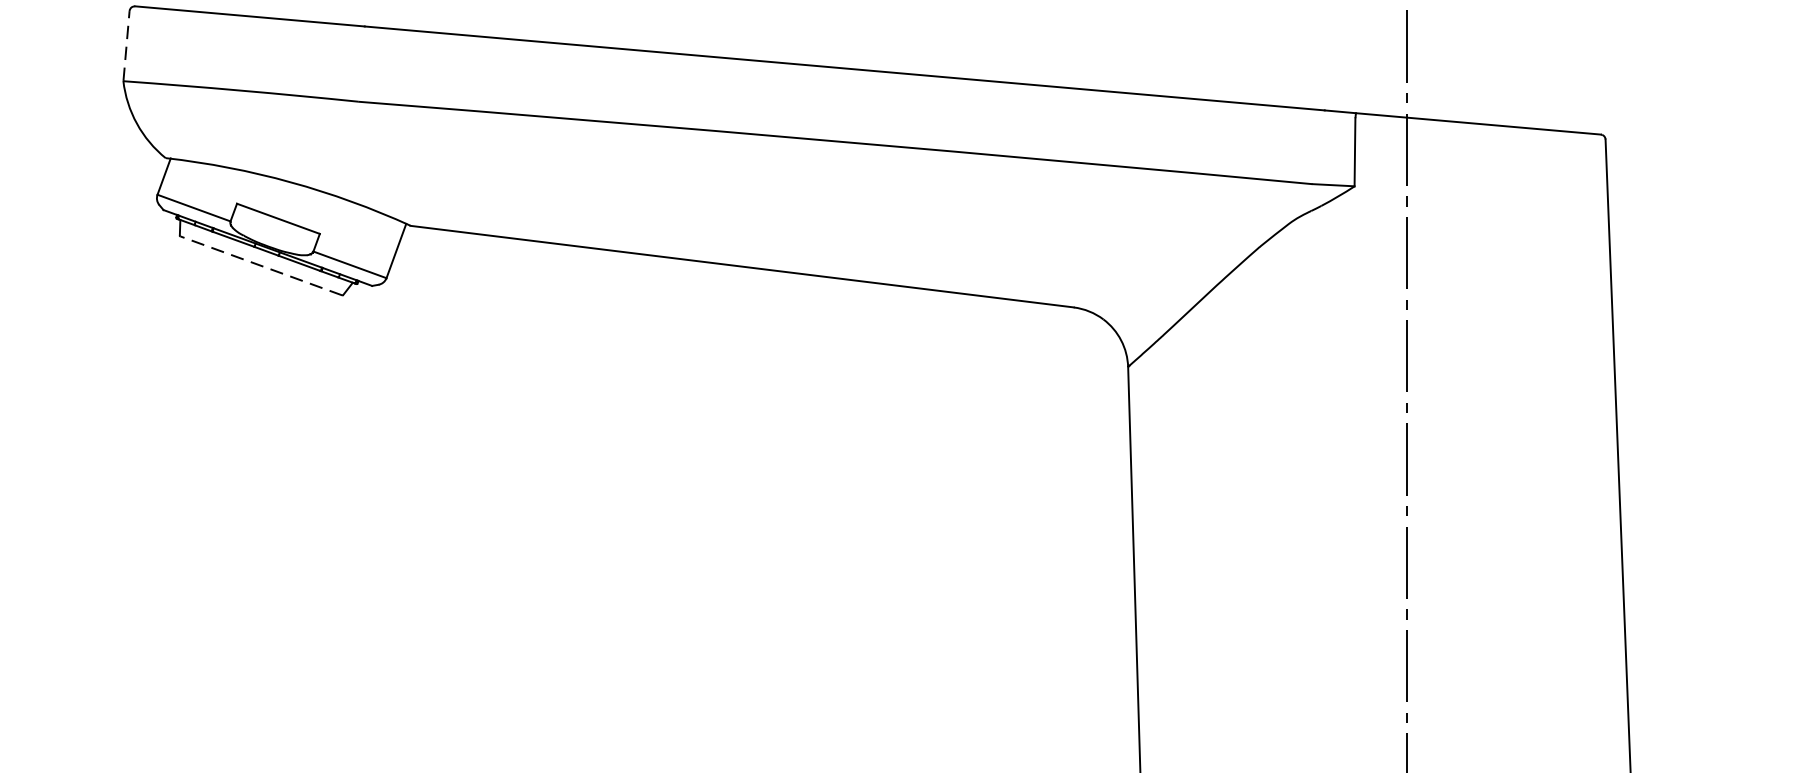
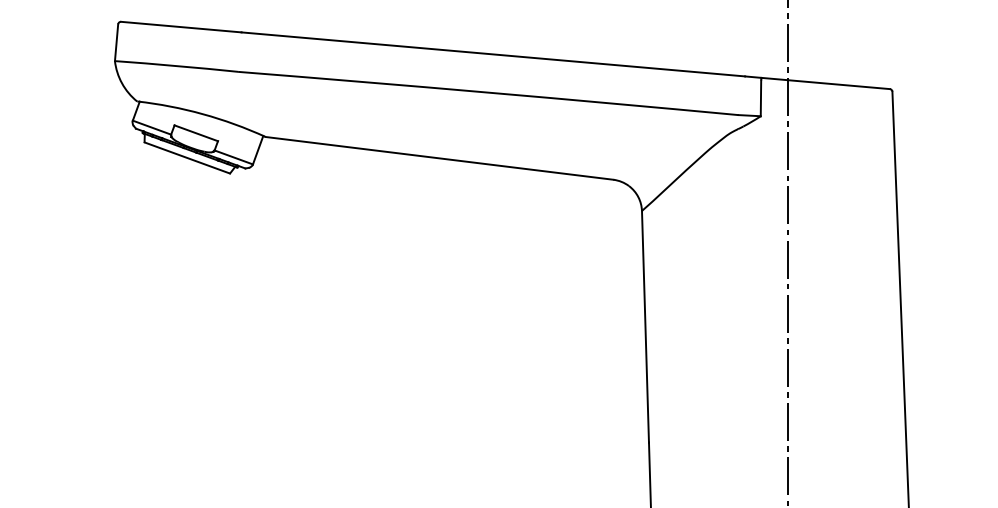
line: (126, 45) -> (116, 42), dashed -> solid
line: (259, 264) -> (186, 157), dashed -> solid

